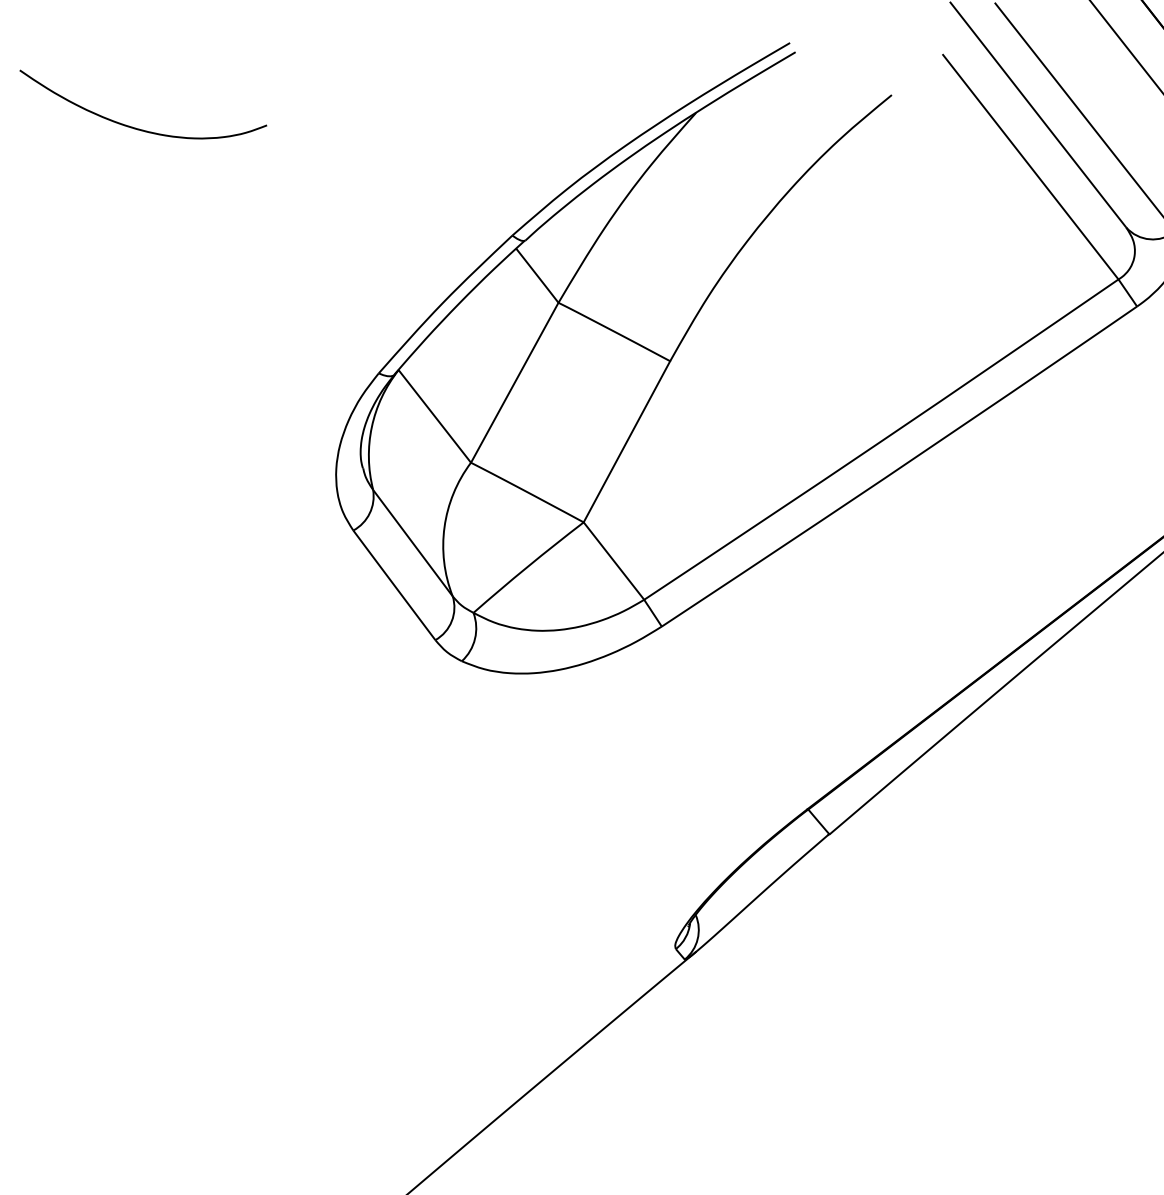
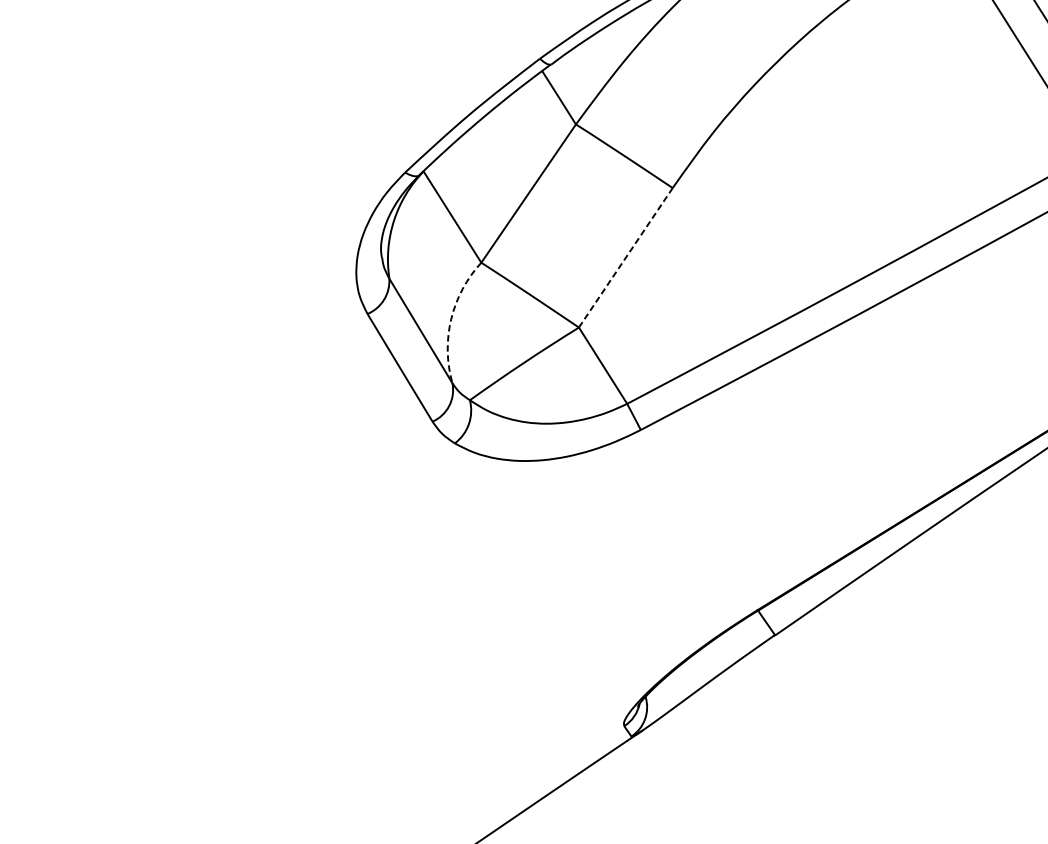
line: (627, 441) -> (626, 257), solid -> dashed
arc: (444, 527) -> (451, 319), solid -> dashed

